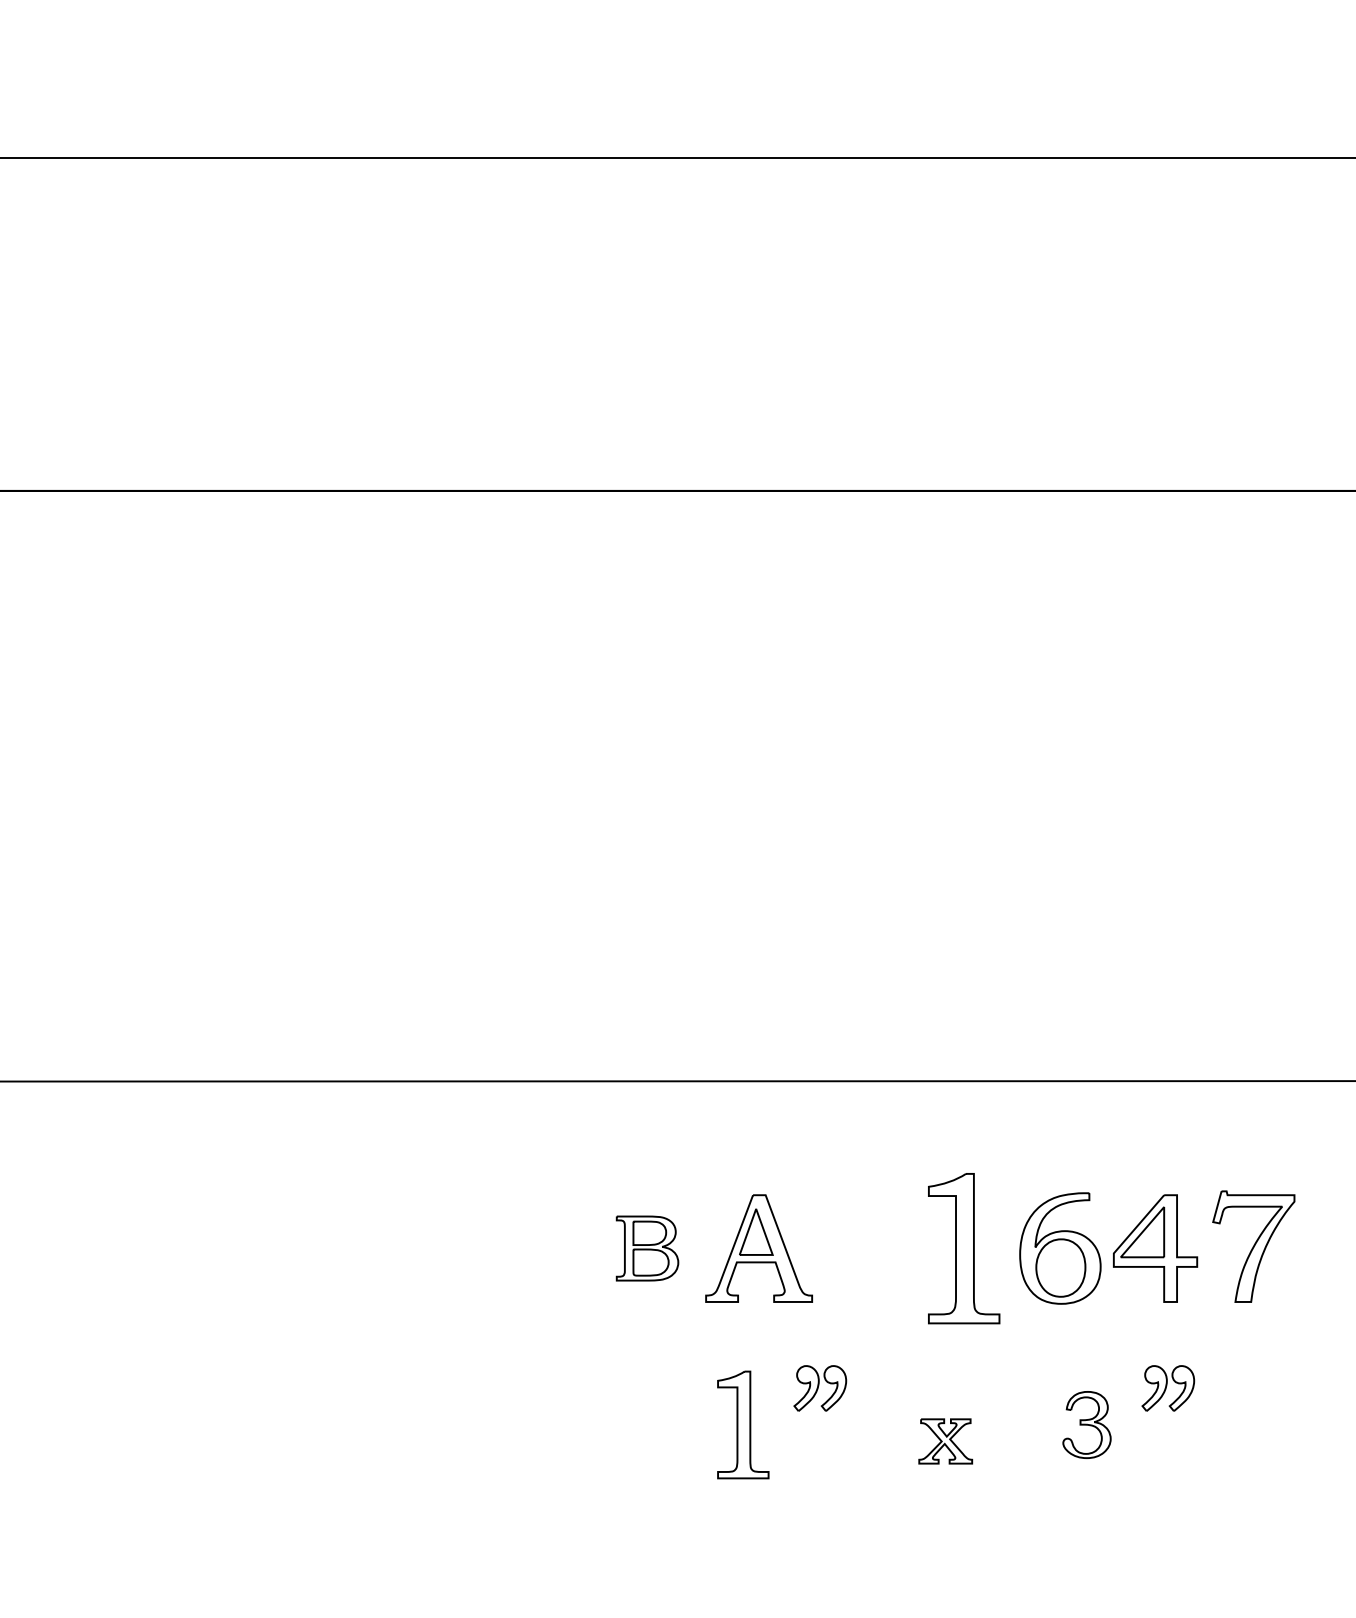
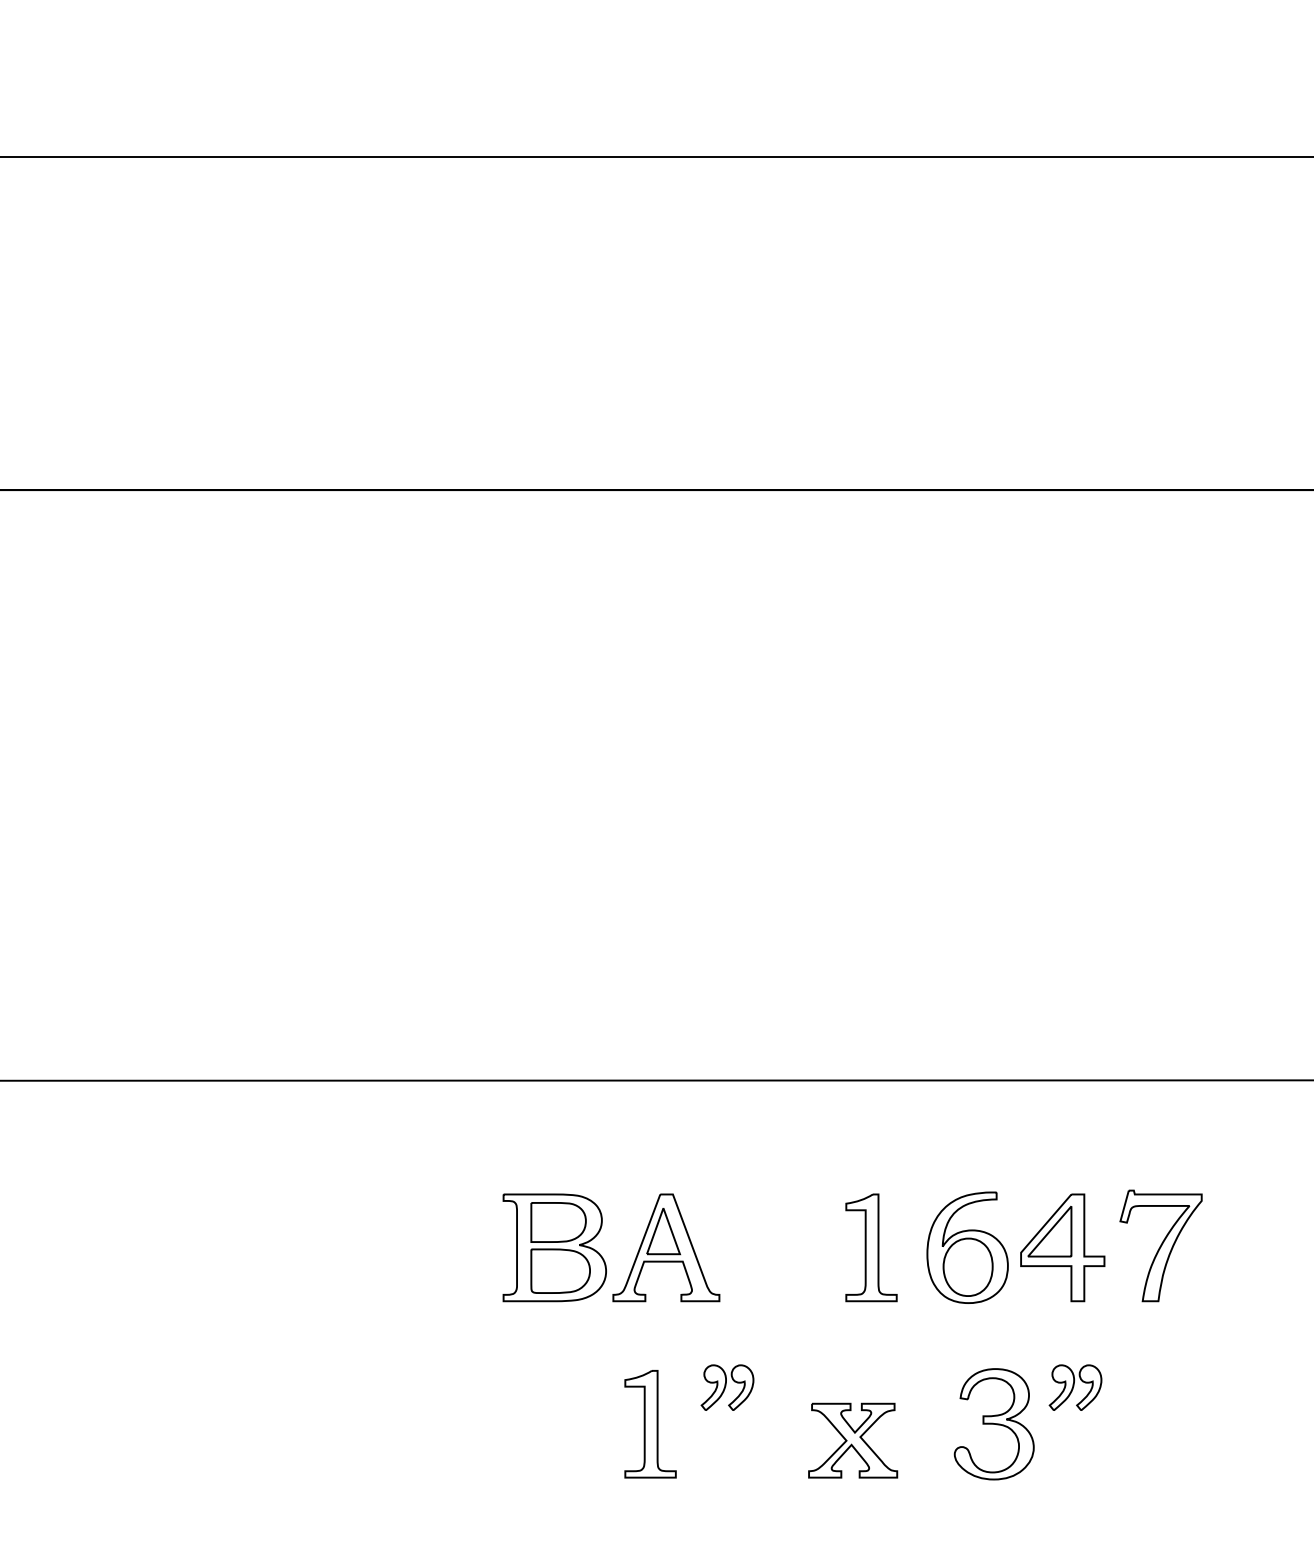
part: (647, 1248) -> (554, 1247), size x1.67
part: (964, 1248) -> (871, 1247), size x0.71
part: (1086, 1424) -> (993, 1423), size x1.67
part: (945, 1441) -> (852, 1440), size x1.67

